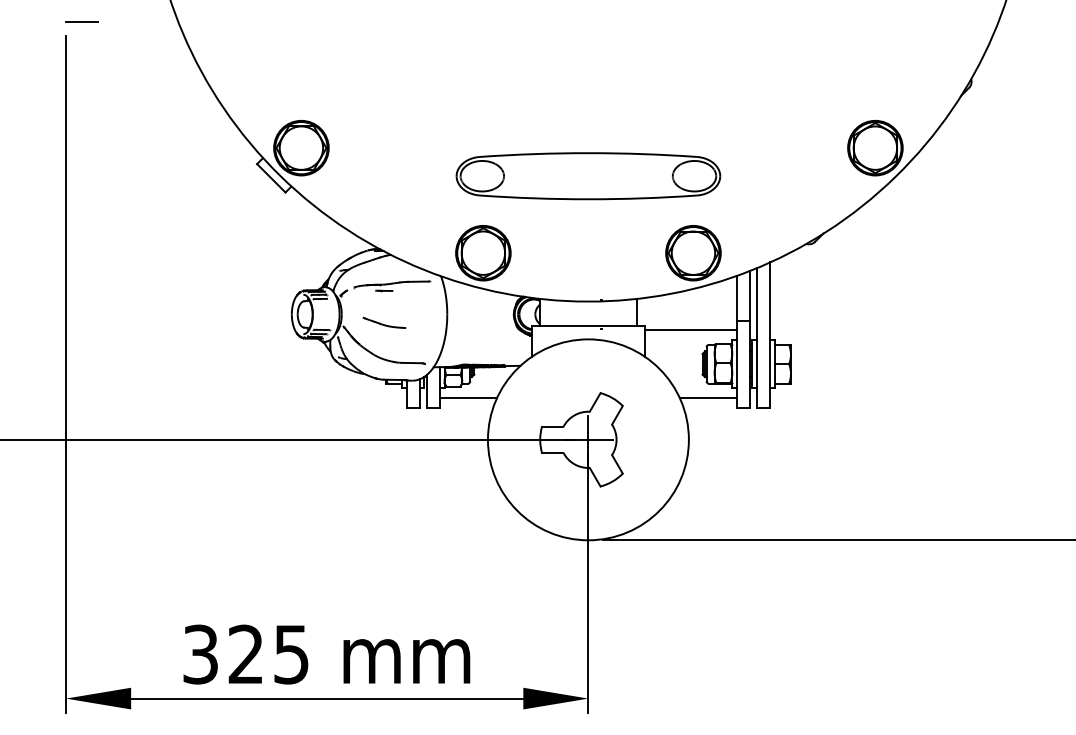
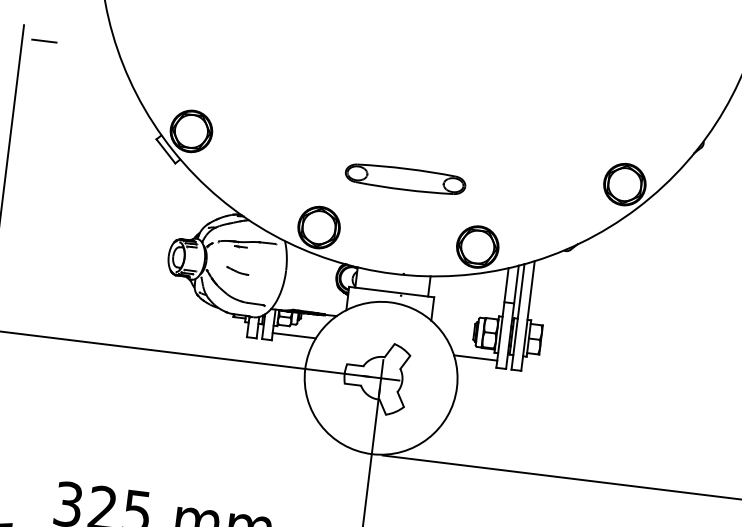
line: (81, 21) -> (43, 40), moved
part: (588, 176) -> (405, 179), size x0.6
part: (384, 322) -> (238, 270), size x0.7
line: (690, 330) -> (468, 305), removed

